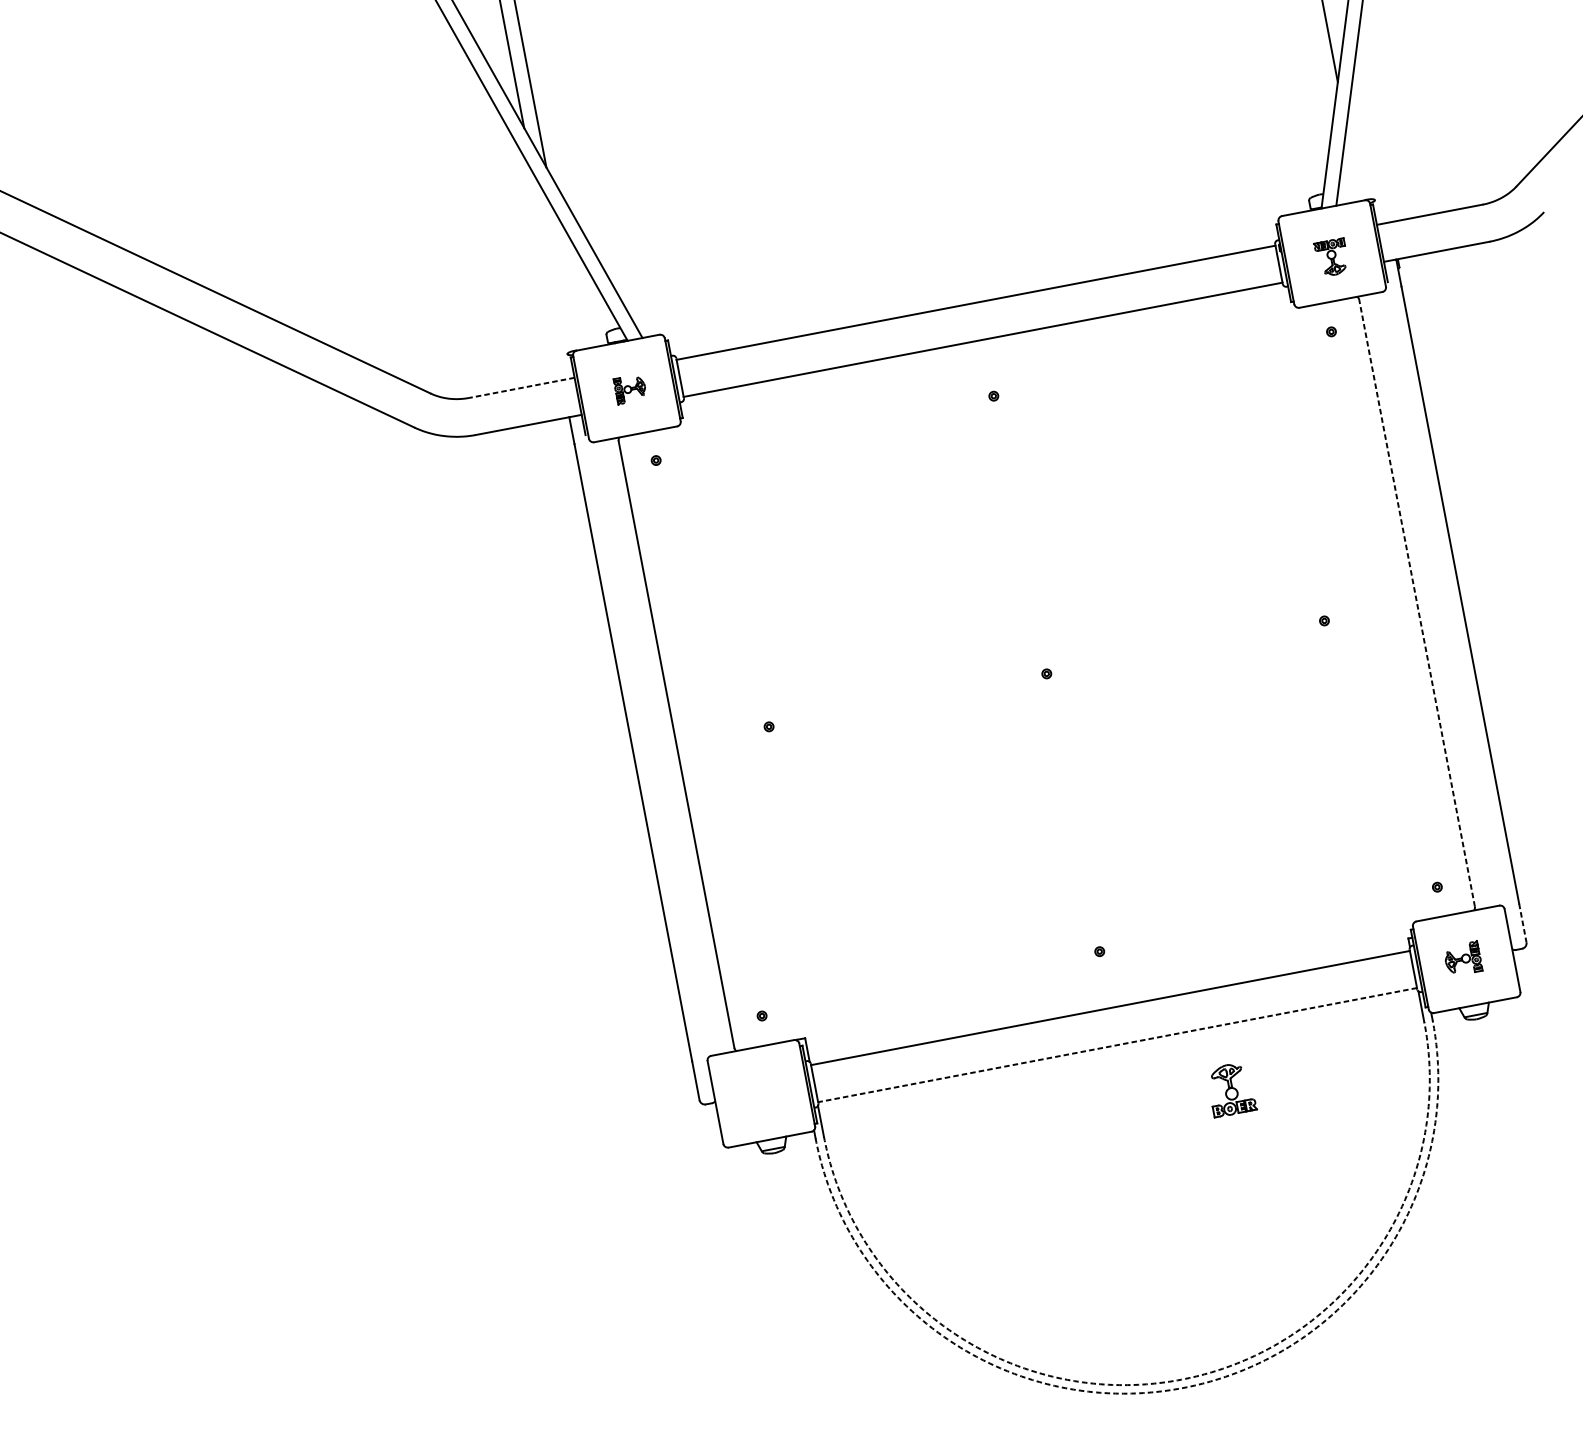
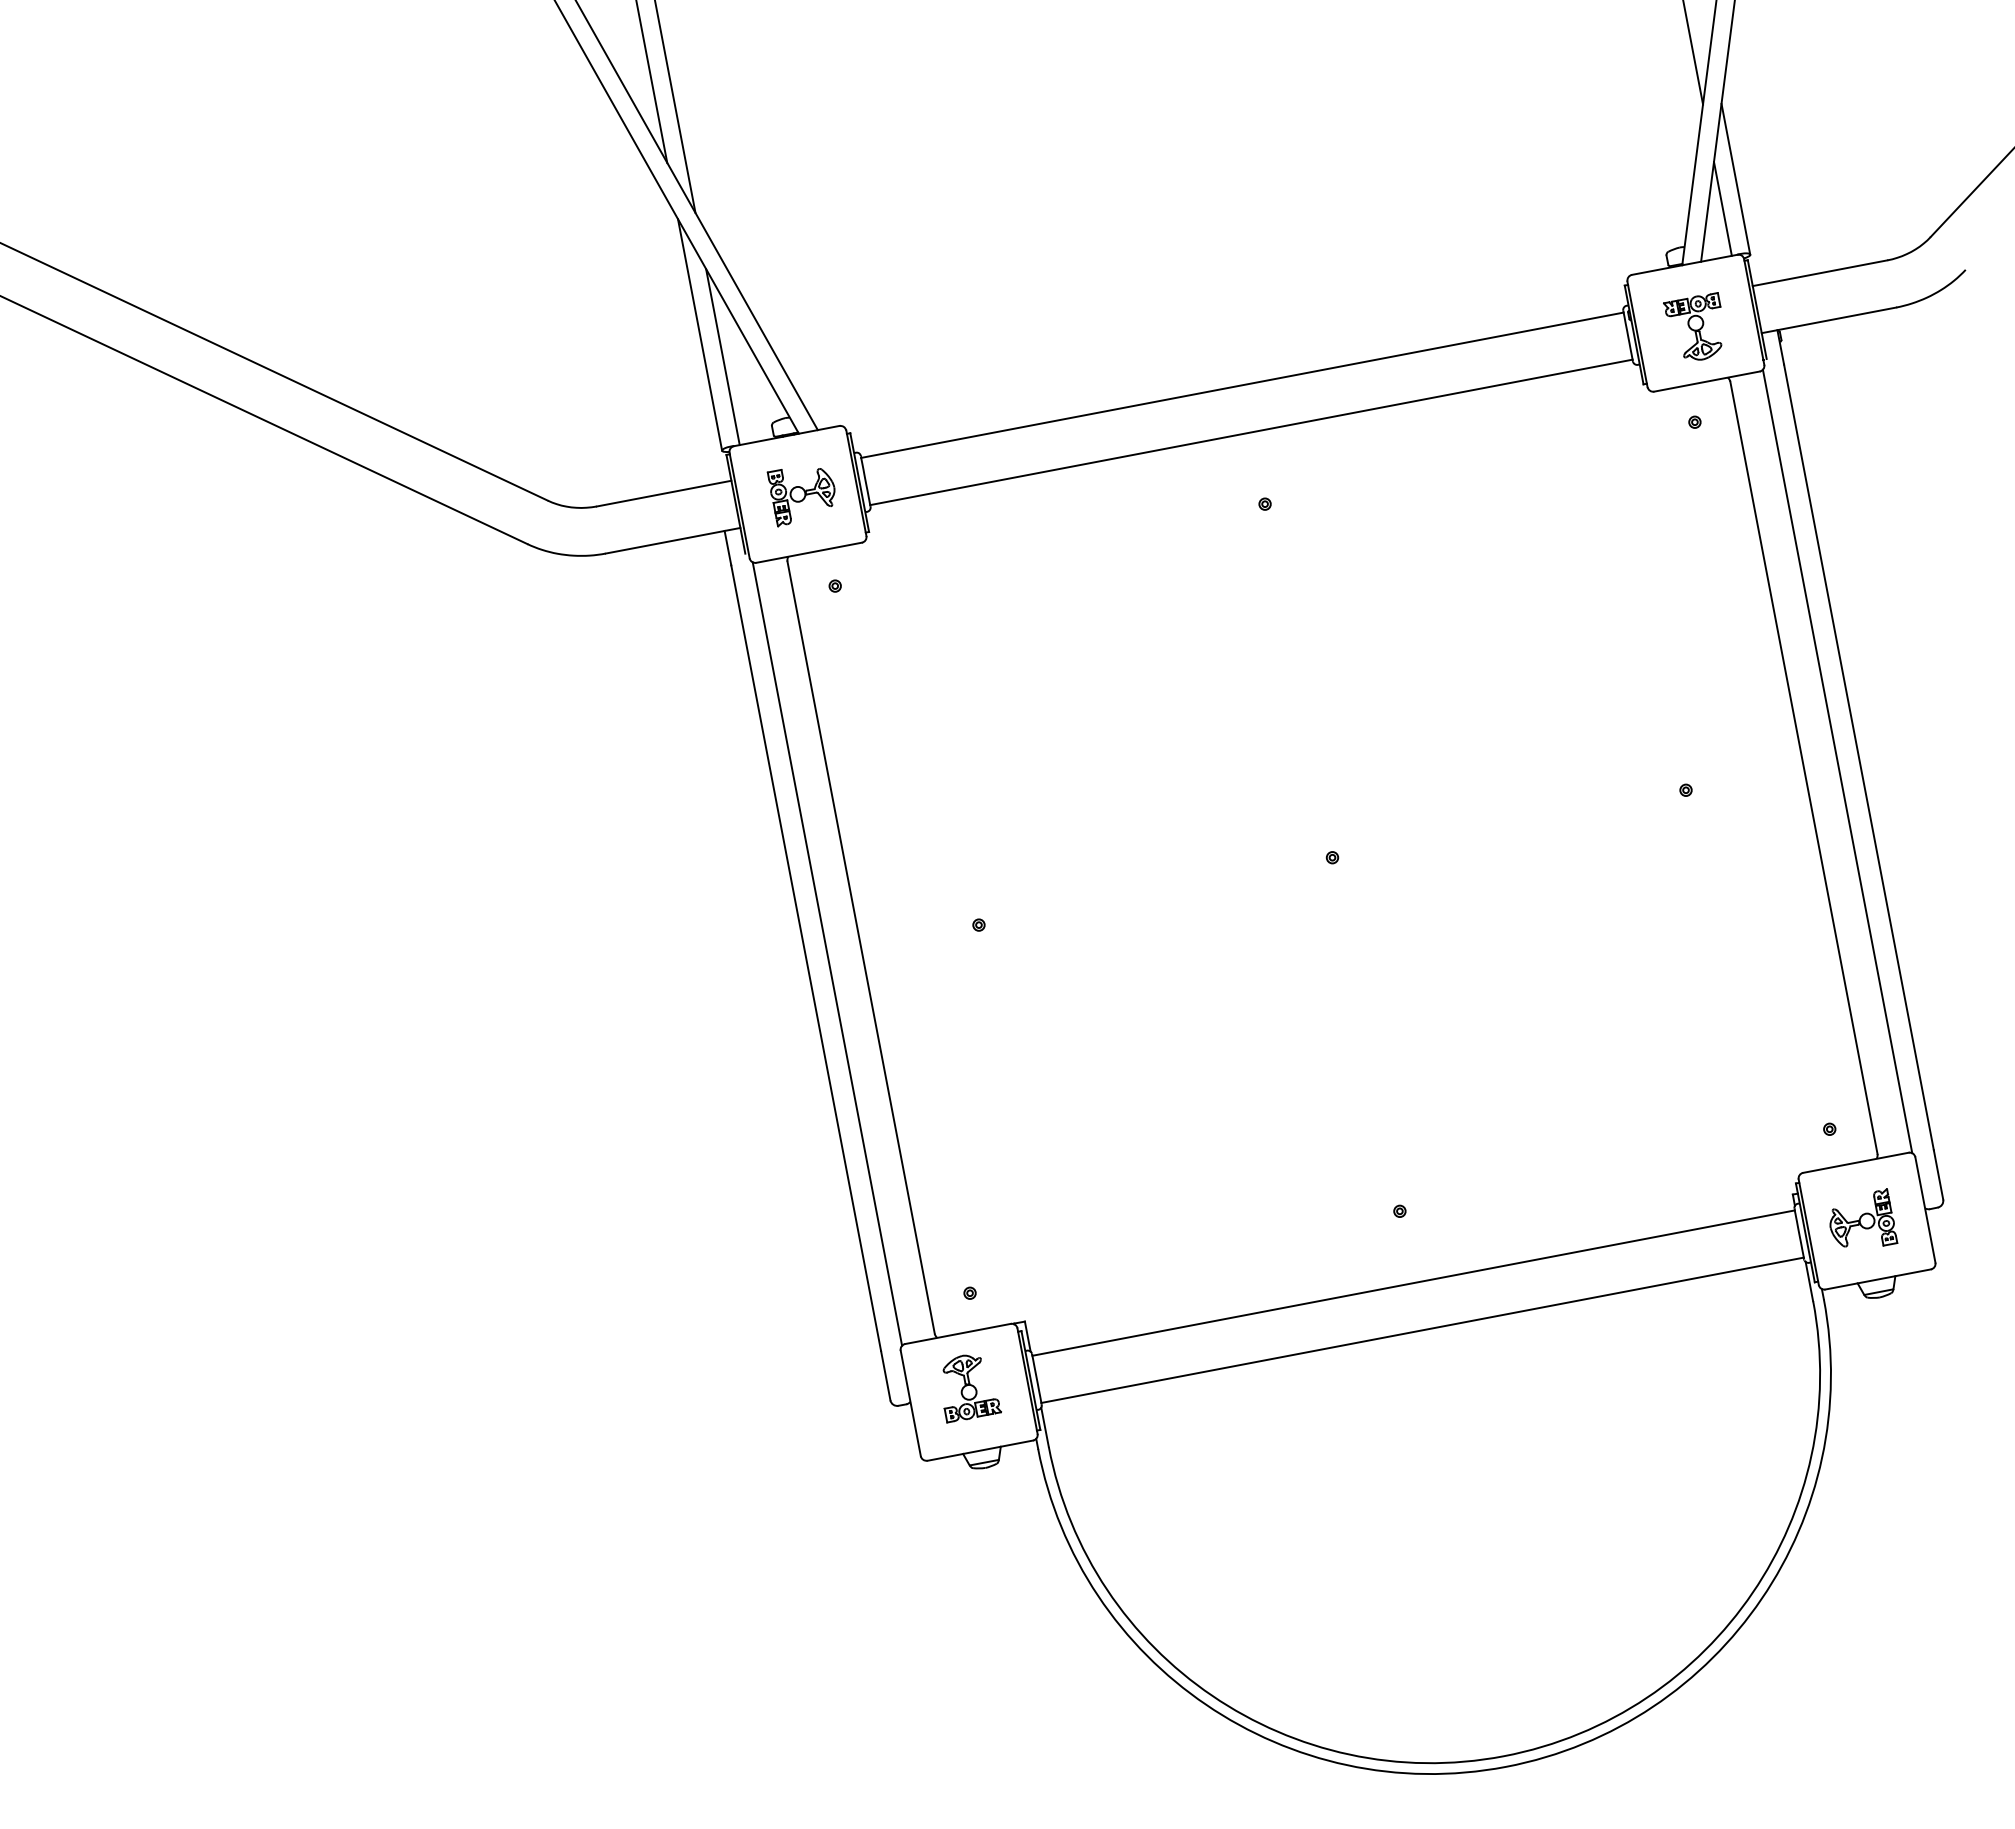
line: (1363, 140) -> (1735, 178), added
line: (1353, 163) -> (1722, 208), added
part: (1329, 256) -> (1692, 326), size x1.43
line: (550, 262) -> (700, 334), added
line: (567, 280) -> (722, 357), added
line: (521, 387) -> (663, 493), dashed -> solid
part: (628, 390) -> (800, 497), size x1.67
line: (1443, 598) -> (1837, 761), added
line: (1416, 603) -> (1803, 767), dashed -> solid
line: (650, 749) -> (827, 953), added
line: (1522, 923) -> (1938, 1175), dashed -> solid
part: (1463, 956) -> (1863, 1217), size x1.43
line: (1117, 1045) -> (1422, 1330), dashed -> solid
part: (1234, 1090) -> (972, 1388), moved
arc: (1181, 1379) -> (1503, 1756), dashed -> solid
arc: (1182, 1387) -> (1505, 1766), dashed -> solid

